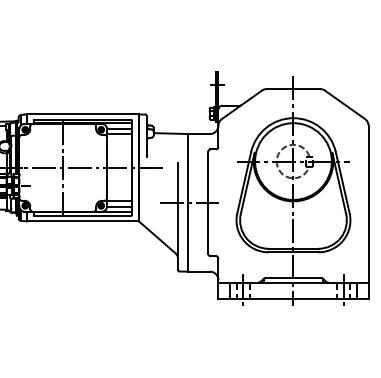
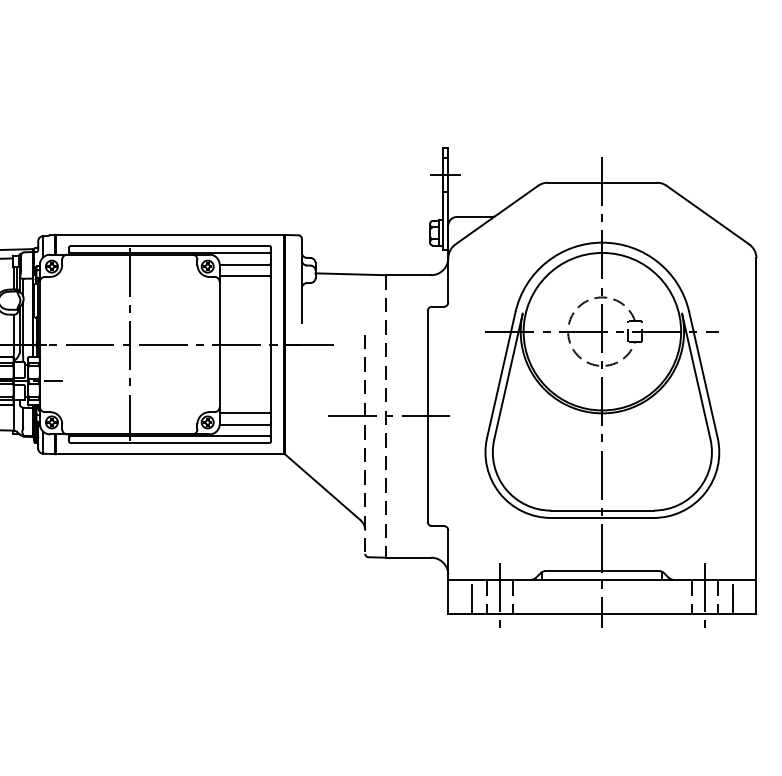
line: (187, 202) -> (384, 415), solid -> dashed
line: (177, 216) -> (364, 444), solid -> dashed

